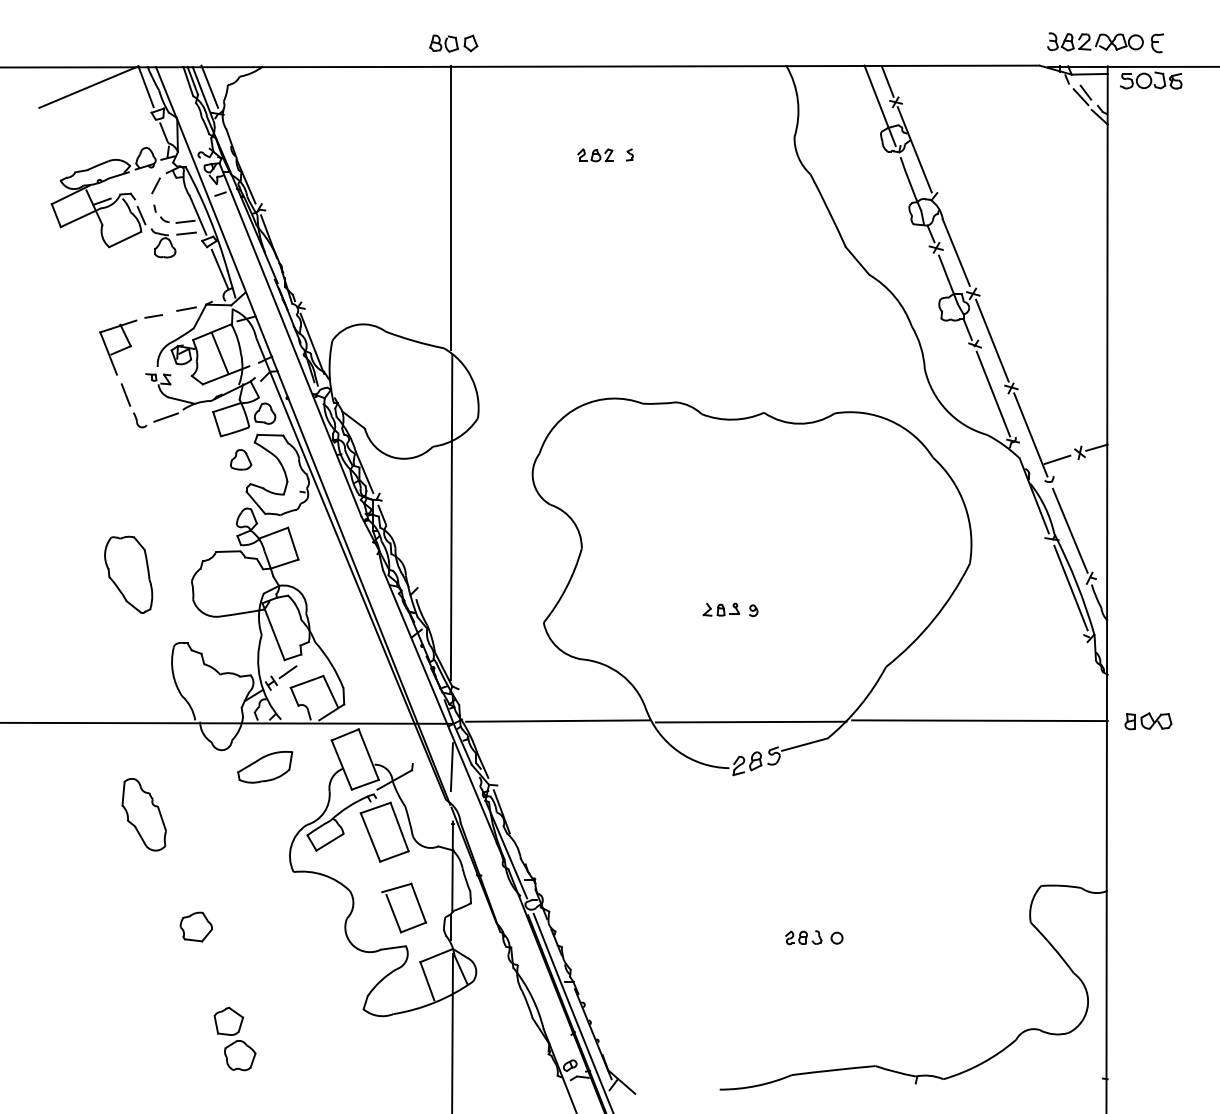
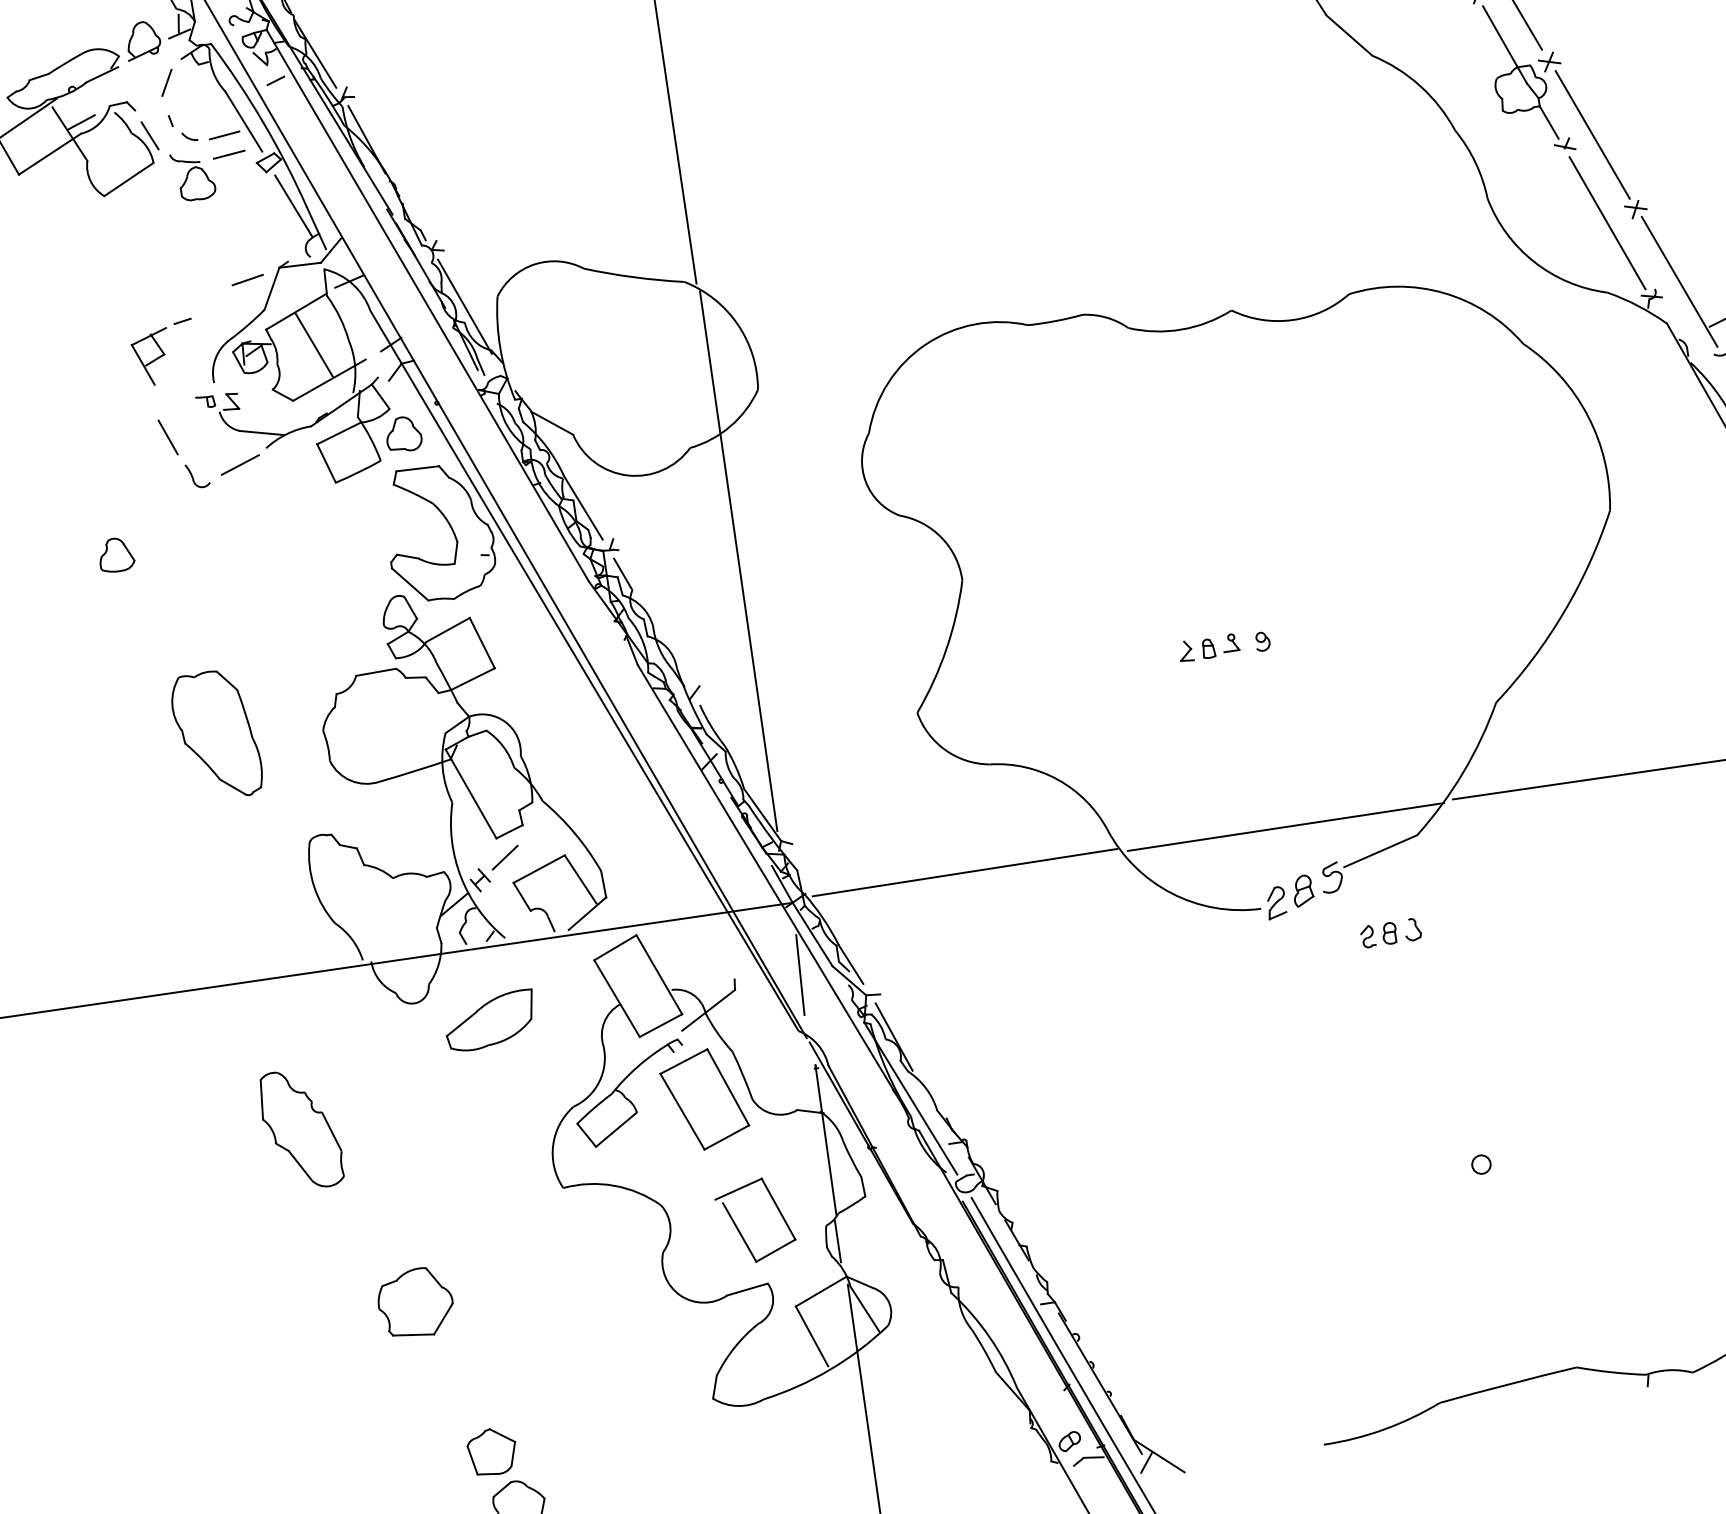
part: (130, 344) -> (163, 352), size x0.6
part: (241, 459) -> (116, 554), moved
part: (195, 926) -> (413, 1302), size x1.4
part: (803, 937) -> (1390, 932), moved

